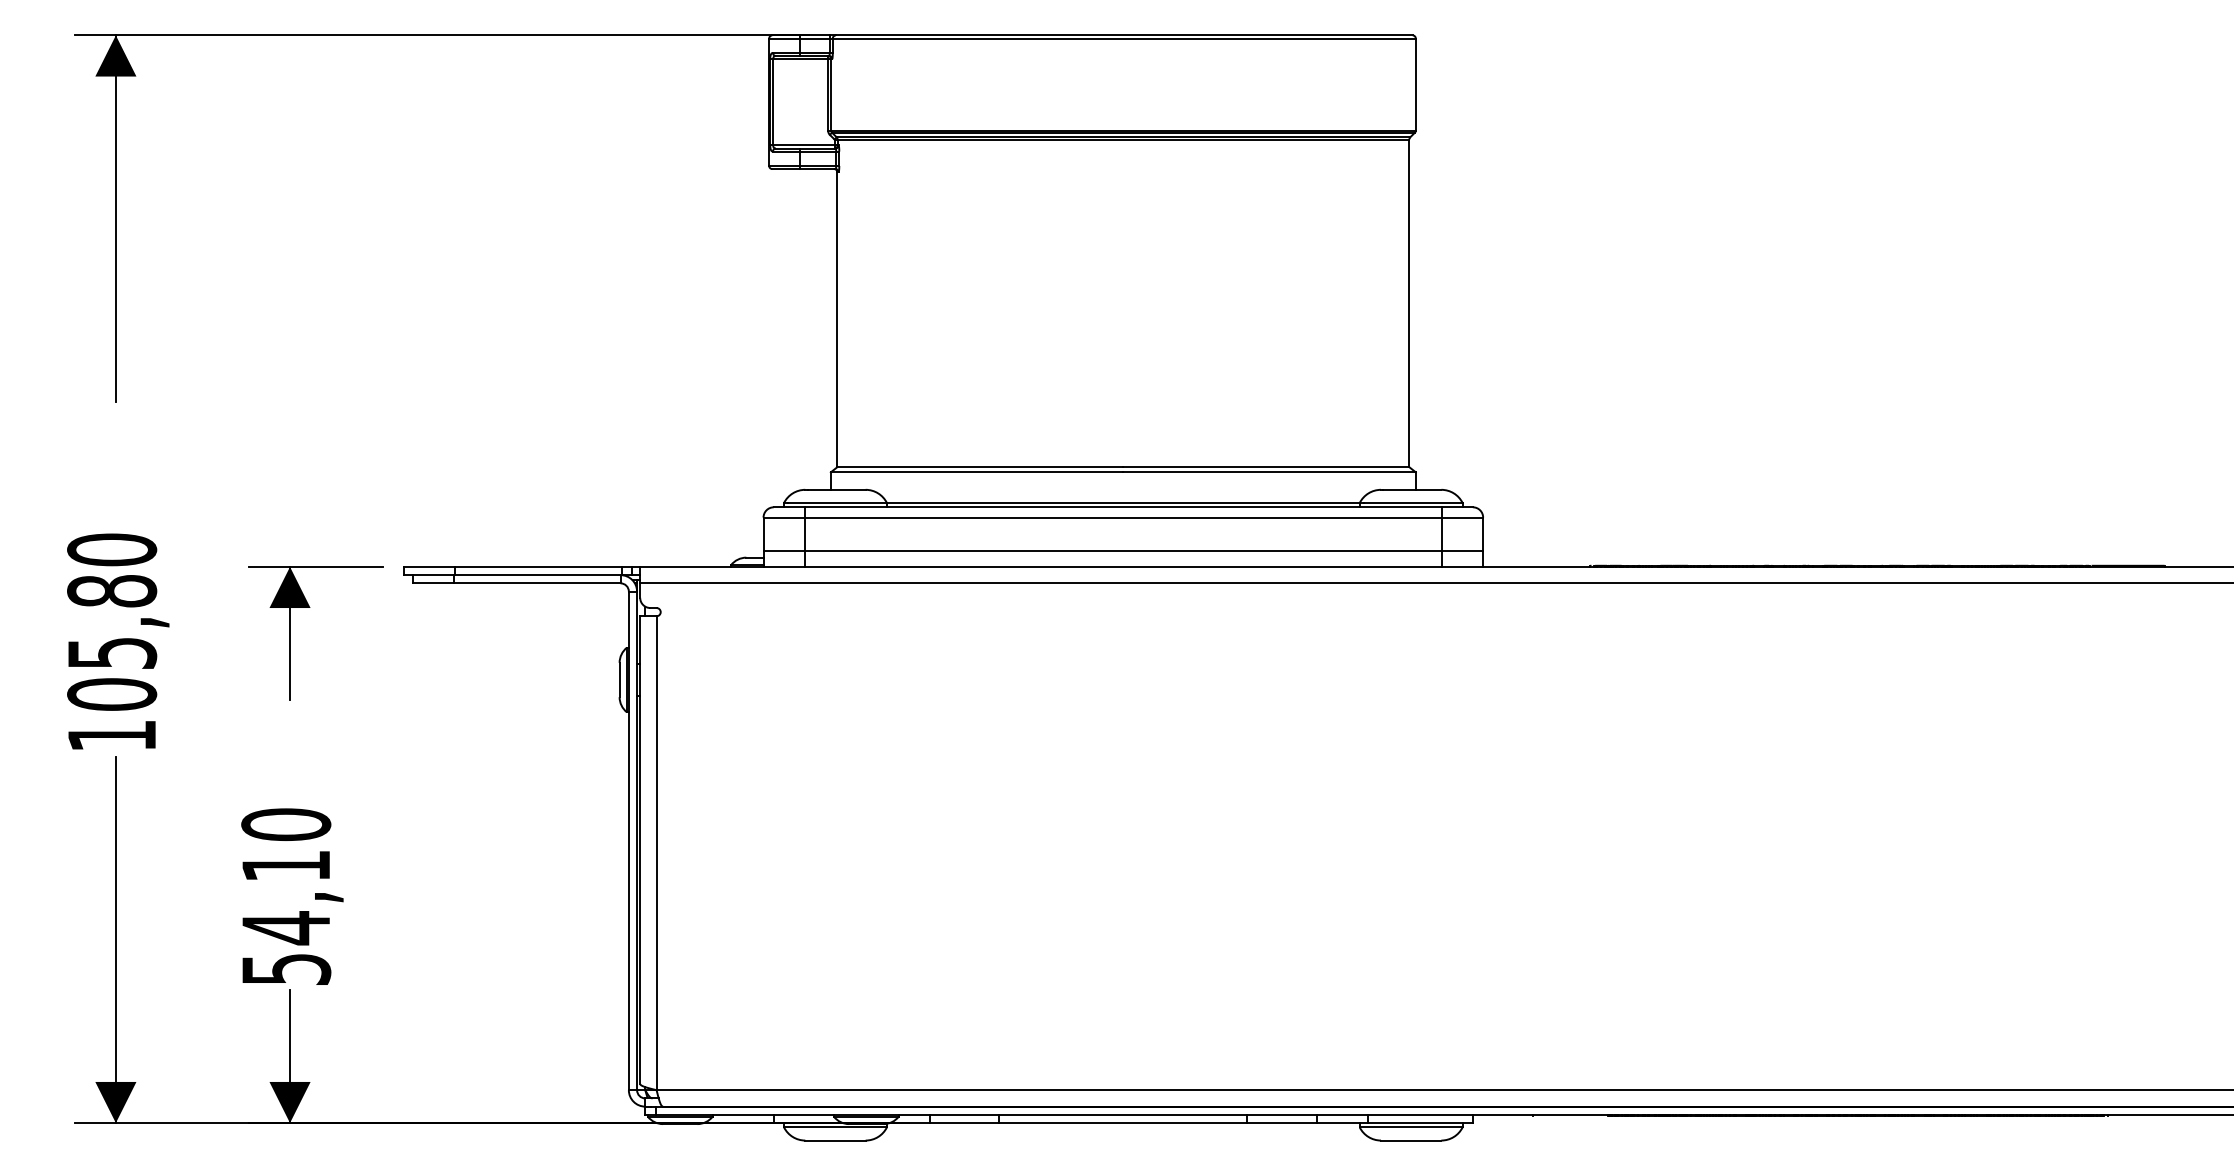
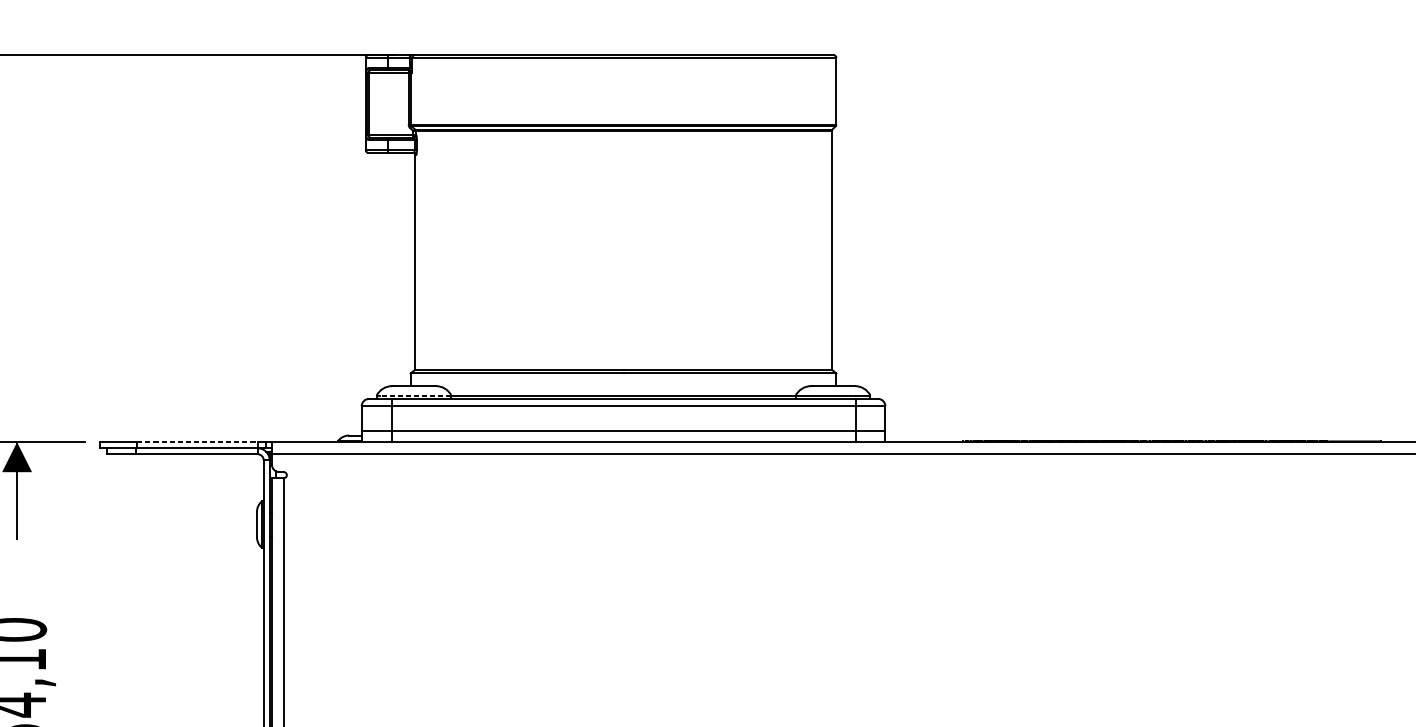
line: (836, 502) -> (414, 395), solid -> dashed
line: (538, 566) -> (197, 441), solid -> dashed

